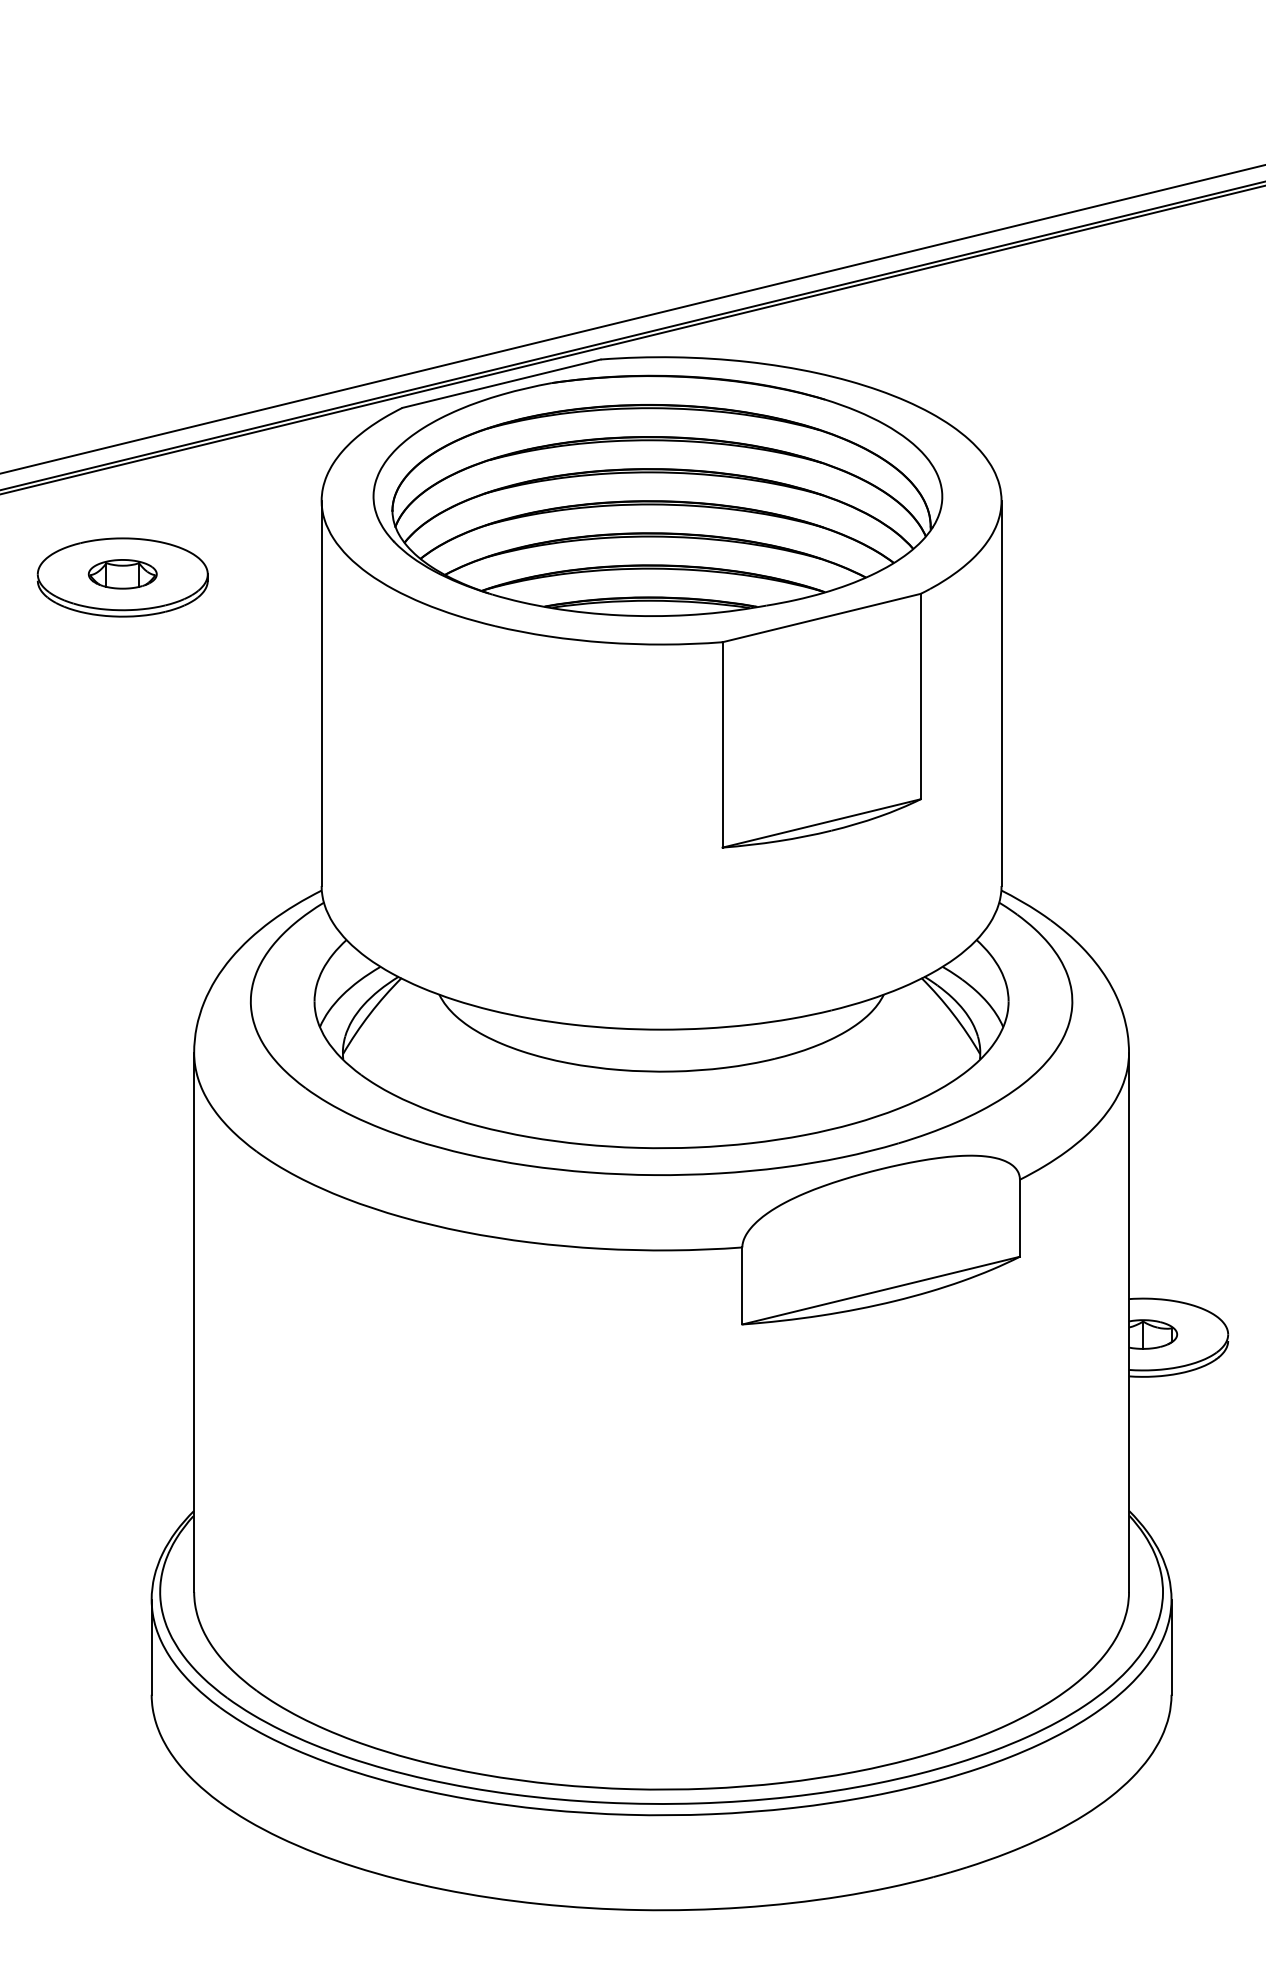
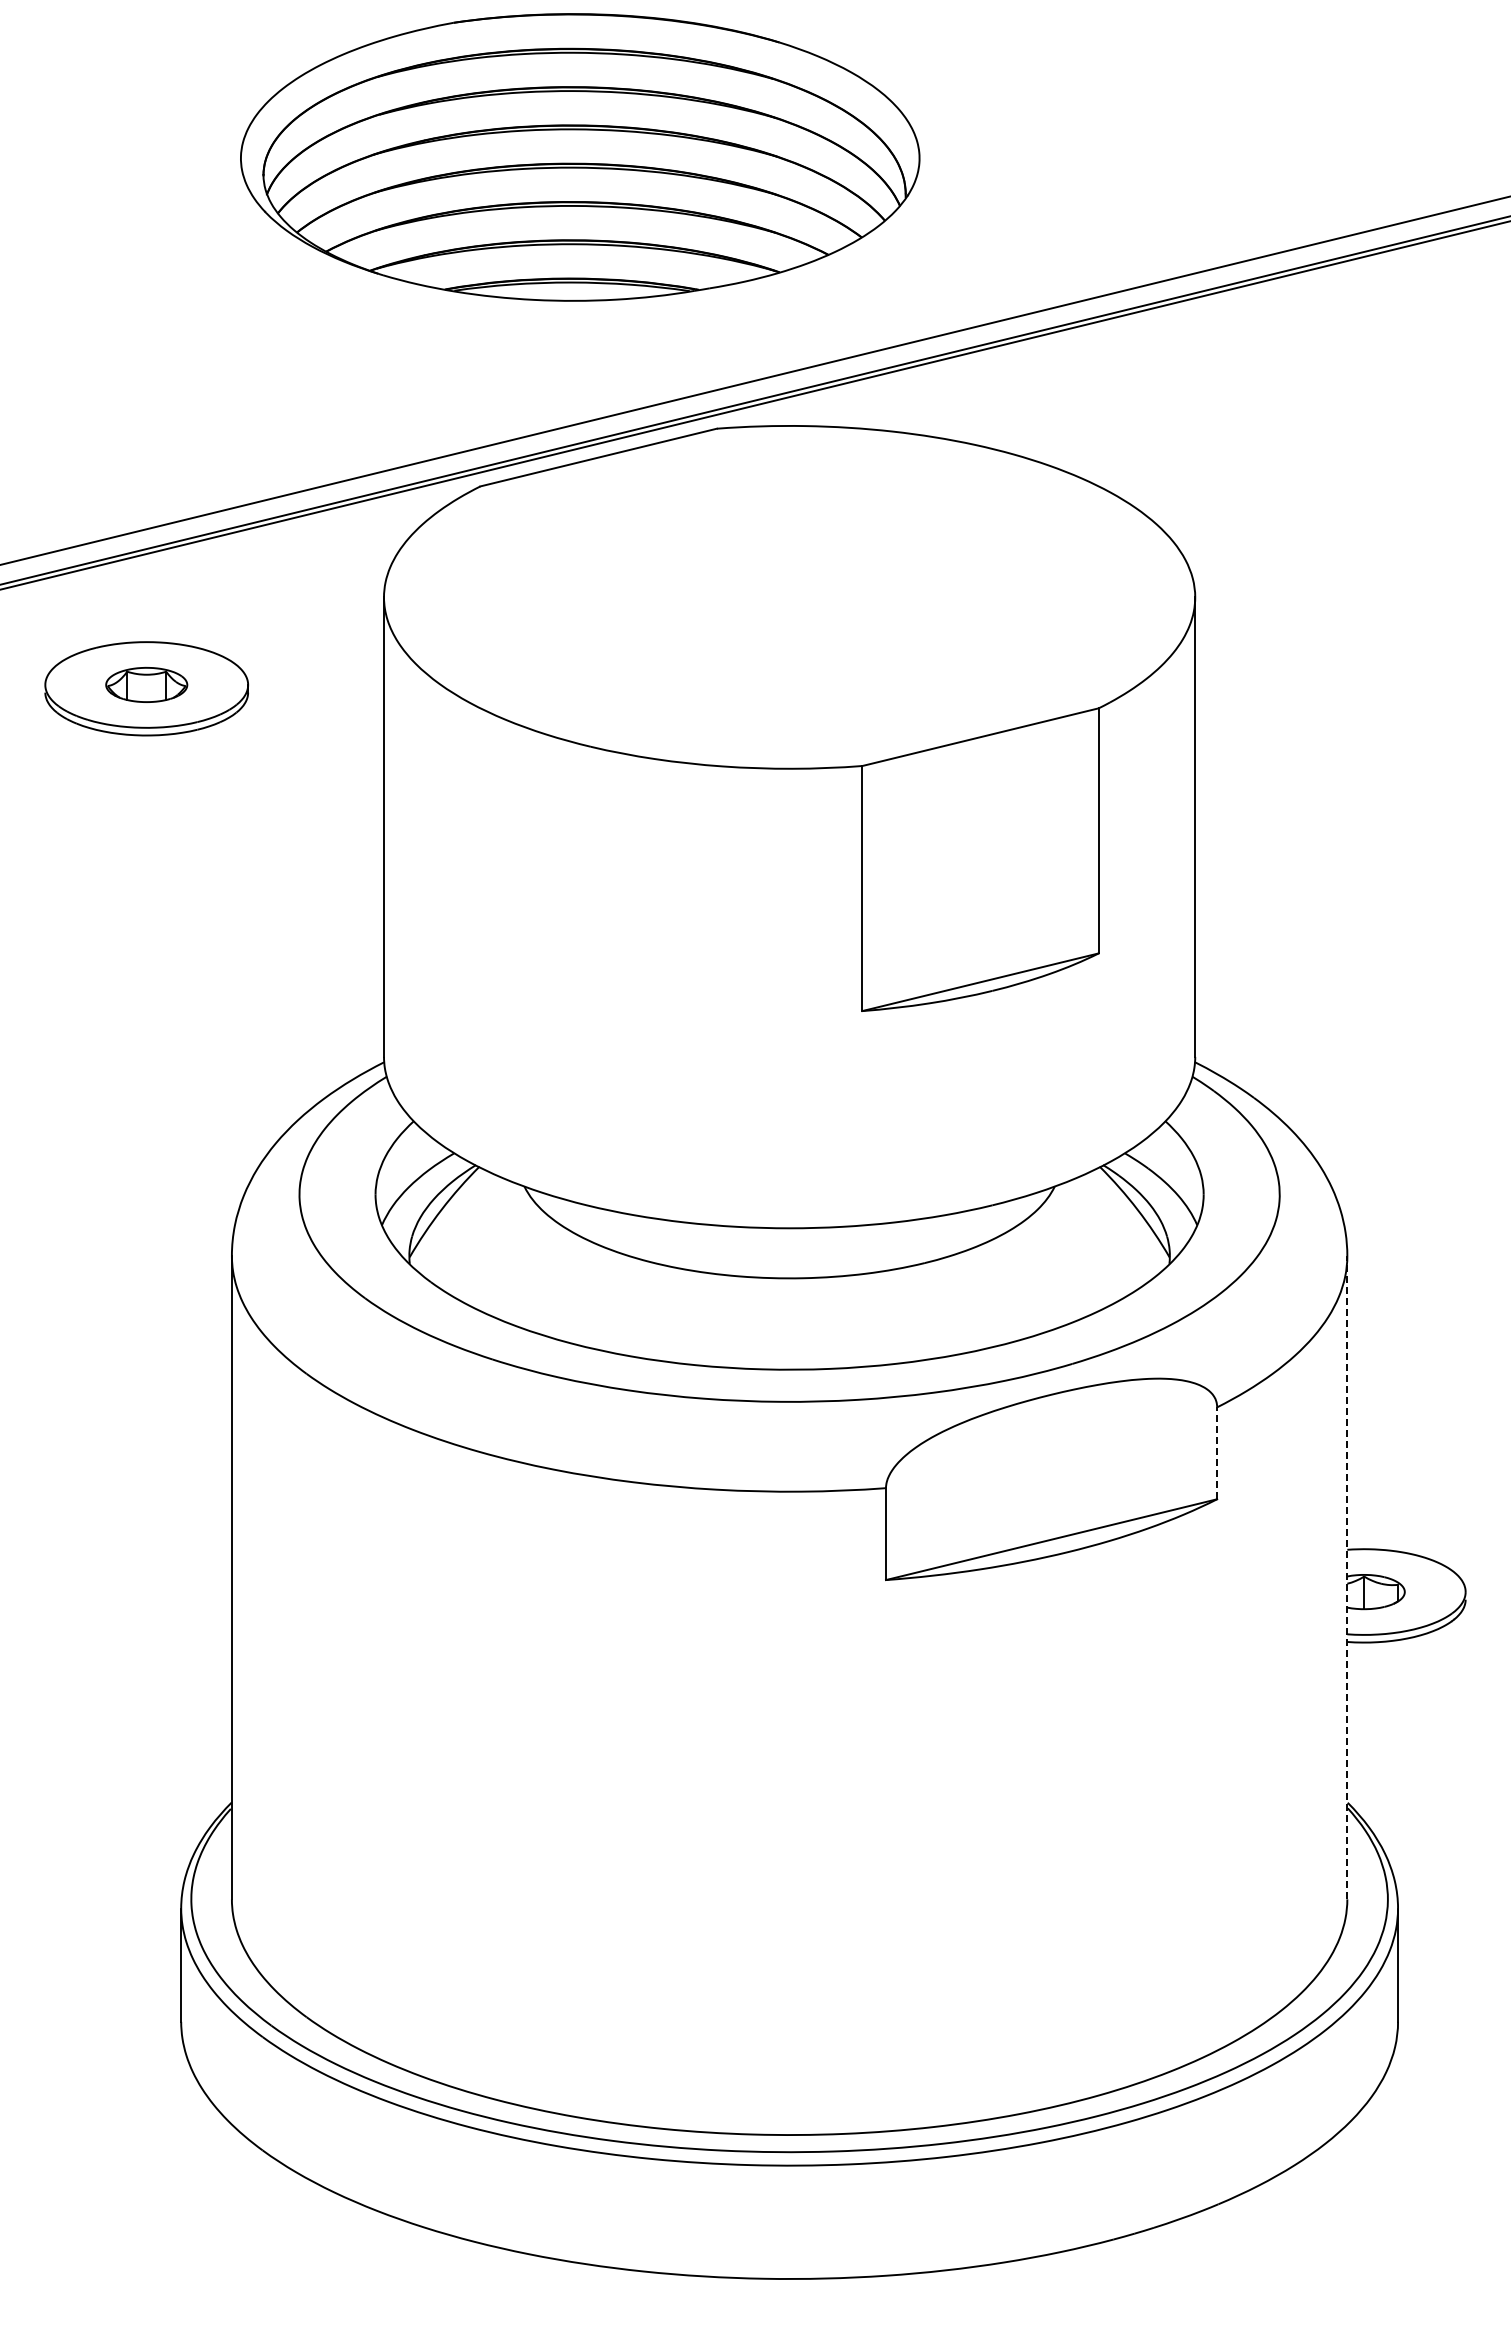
part: (658, 495) -> (580, 157), moved
line: (1020, 1218) -> (1217, 1453), solid -> dashed
line: (1129, 1322) -> (1347, 1577), solid -> dashed

